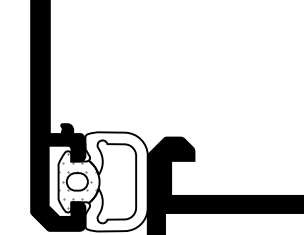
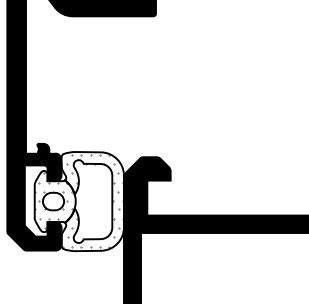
hatch: (116, 180) -> (92, 200), added

